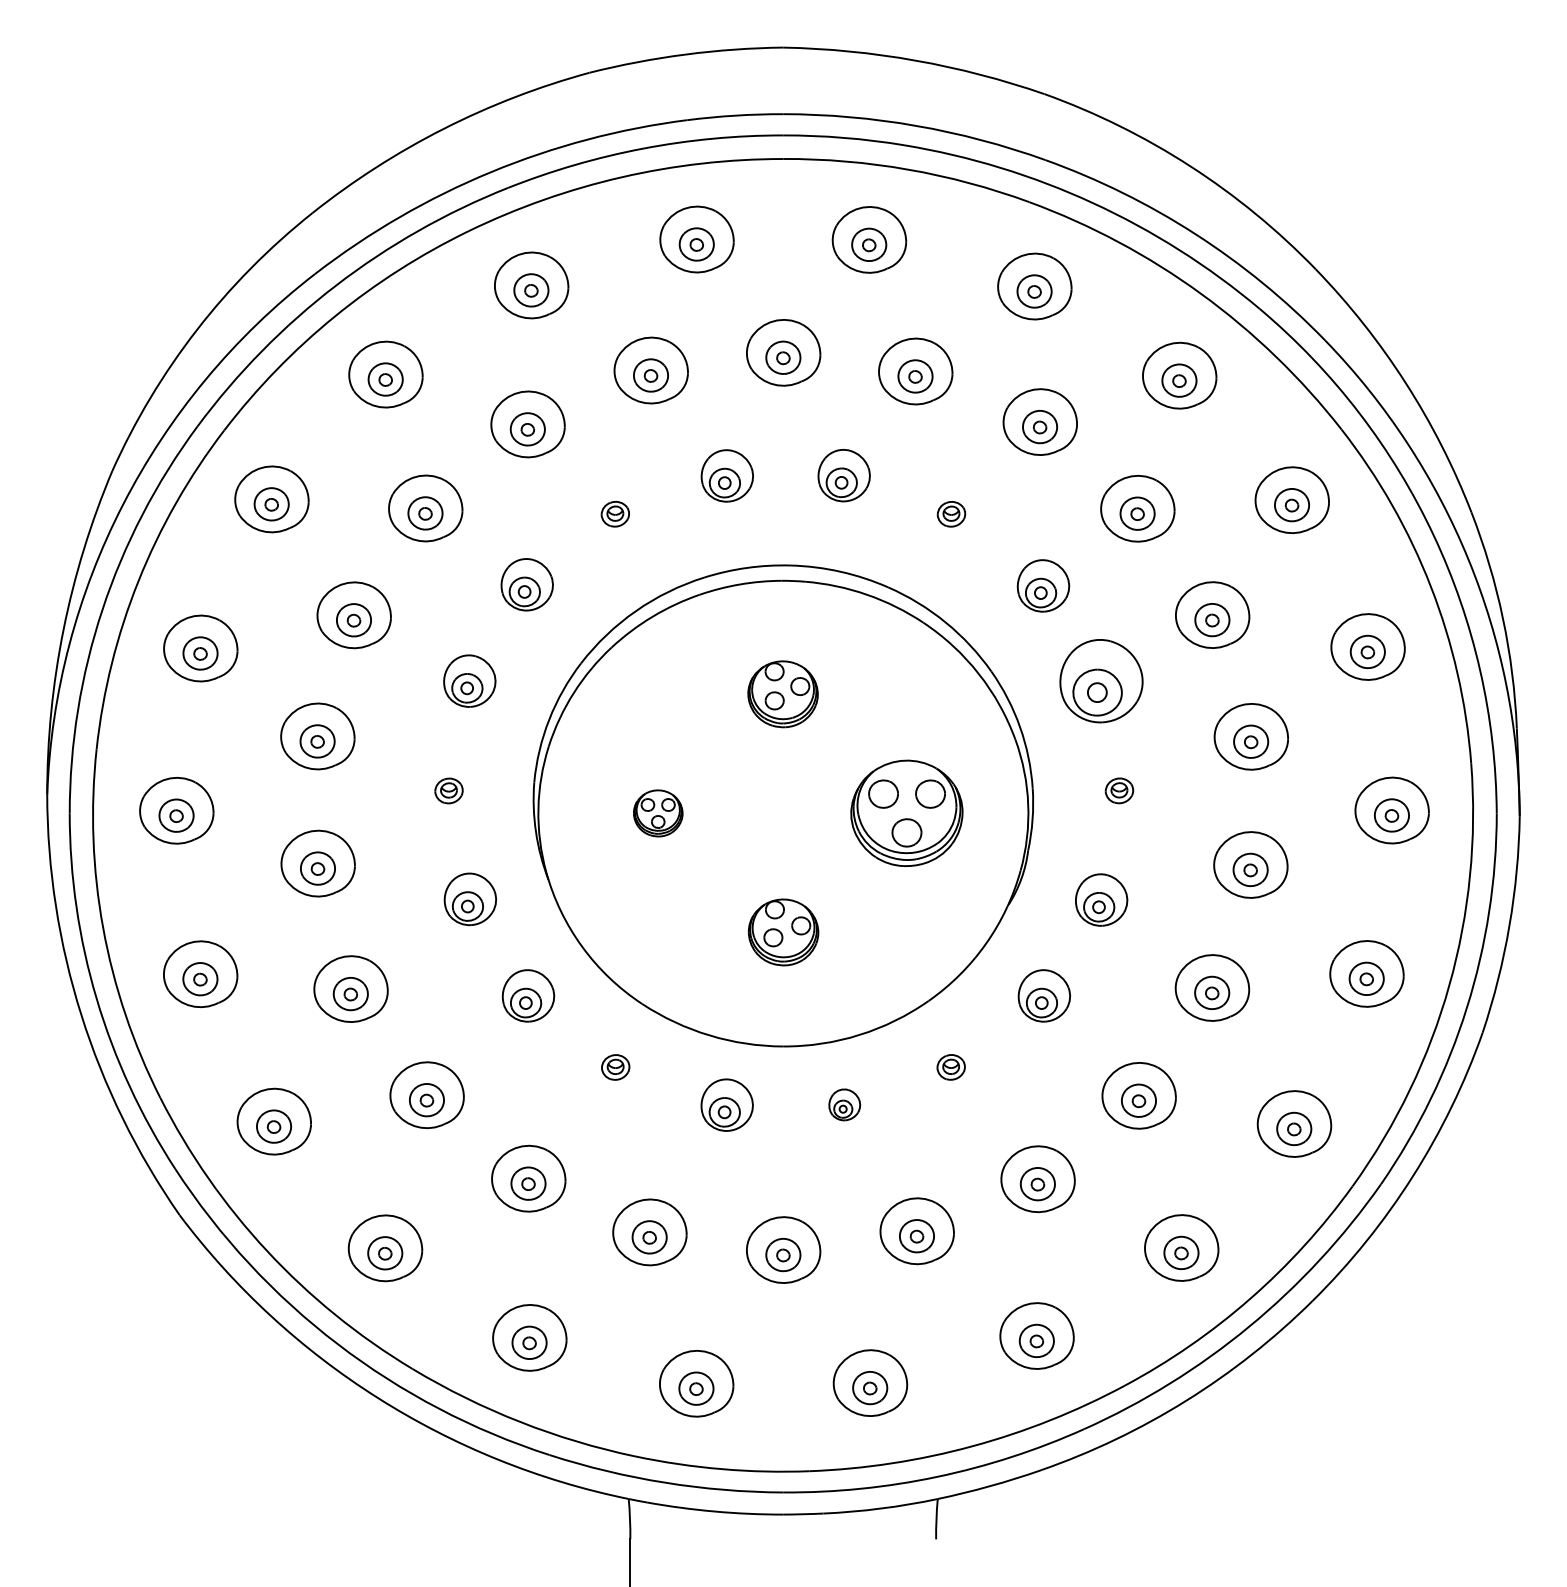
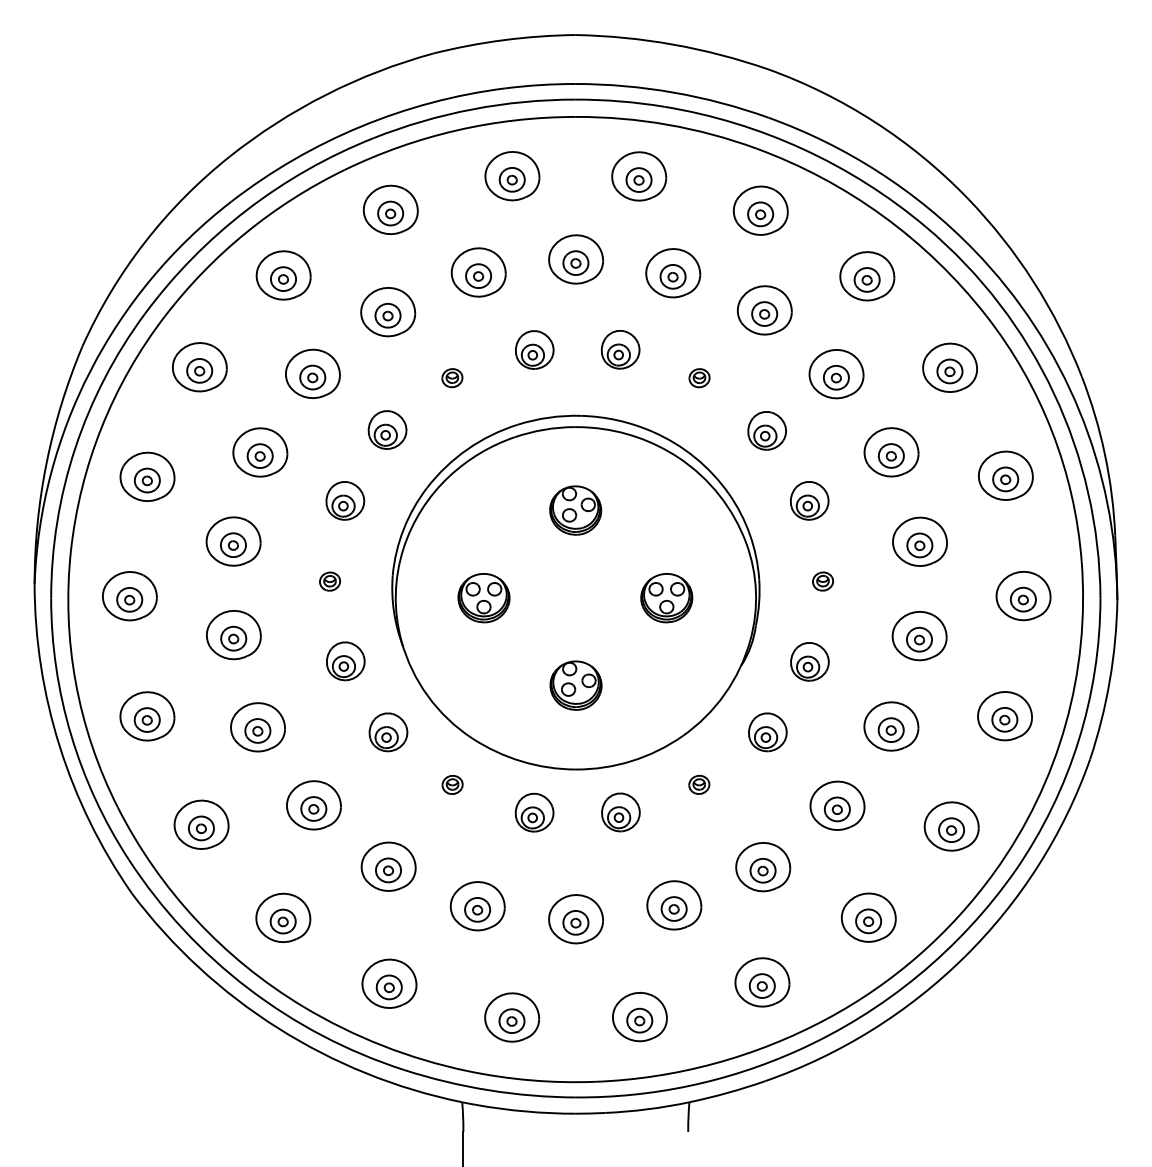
part: (1100, 680) -> (809, 500), size x0.62
part: (657, 813) -> (483, 598), size x1.43
part: (906, 813) -> (666, 598), size x0.62
part: (844, 1104) -> (620, 812), size x1.67

